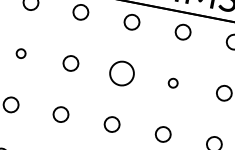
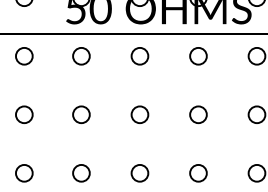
circle: (21, 53) -> (24, 114), size x1.67
circle: (121, 73) -> (139, 114), size x0.62
circle: (173, 83) -> (198, 114), size x1.67

